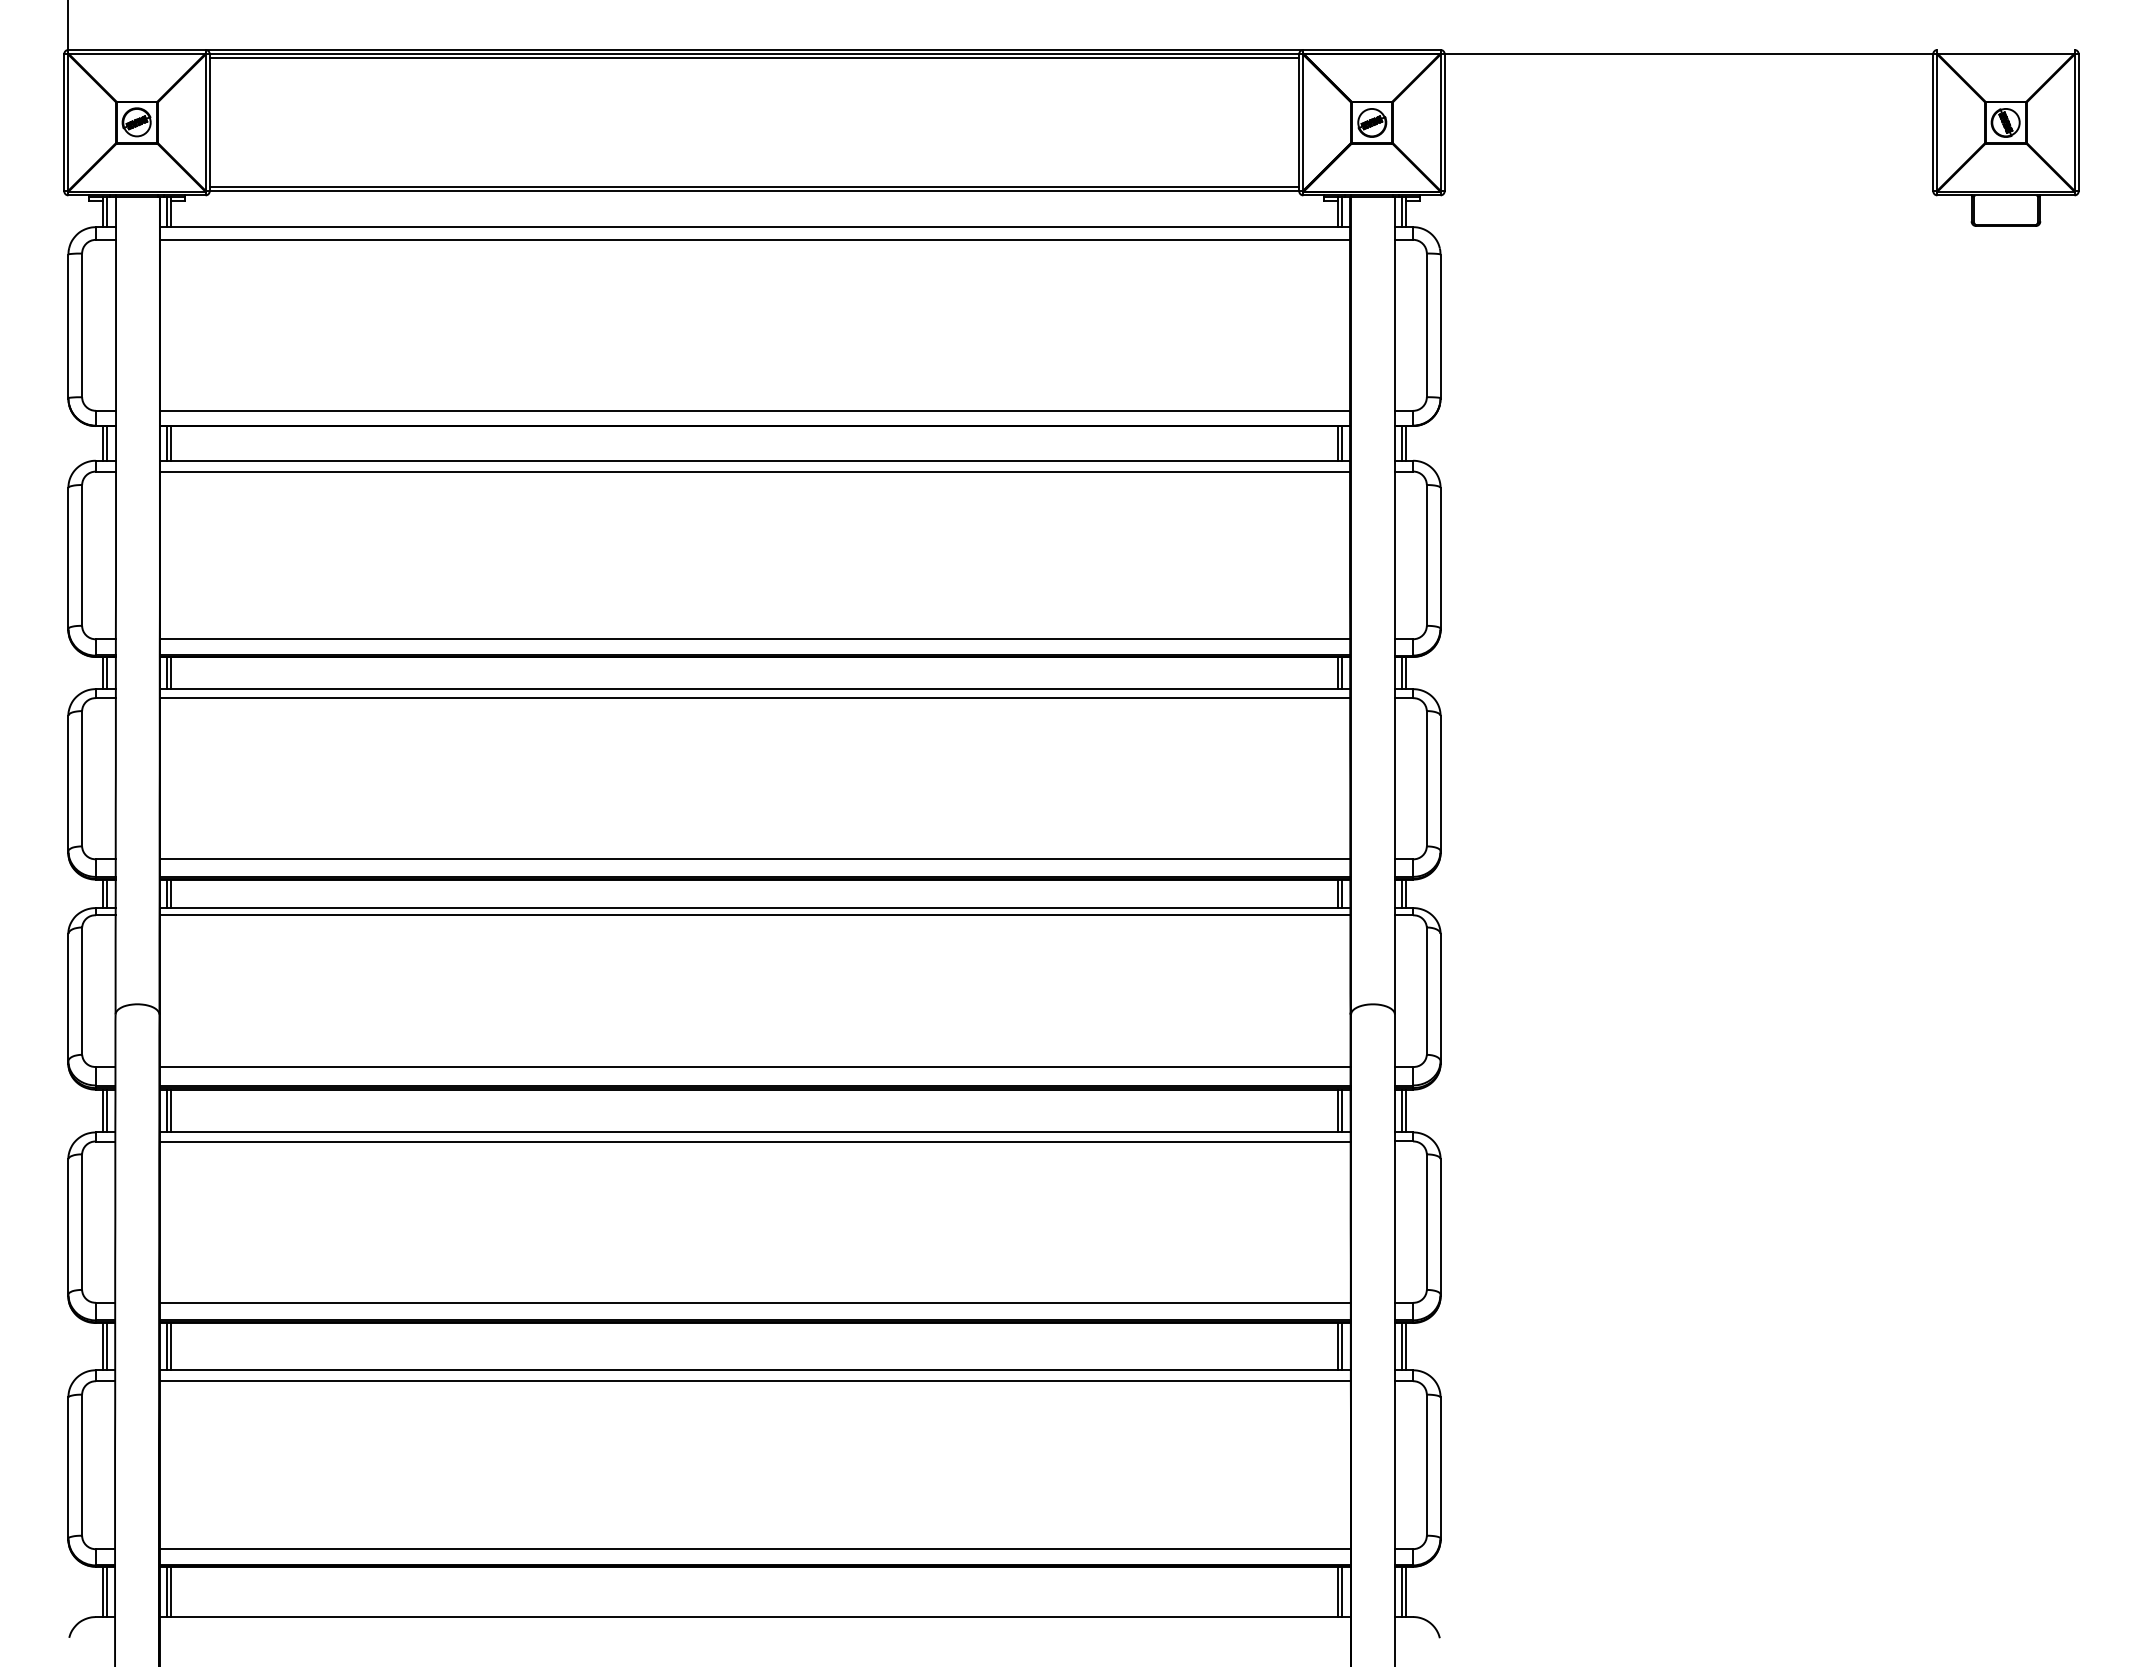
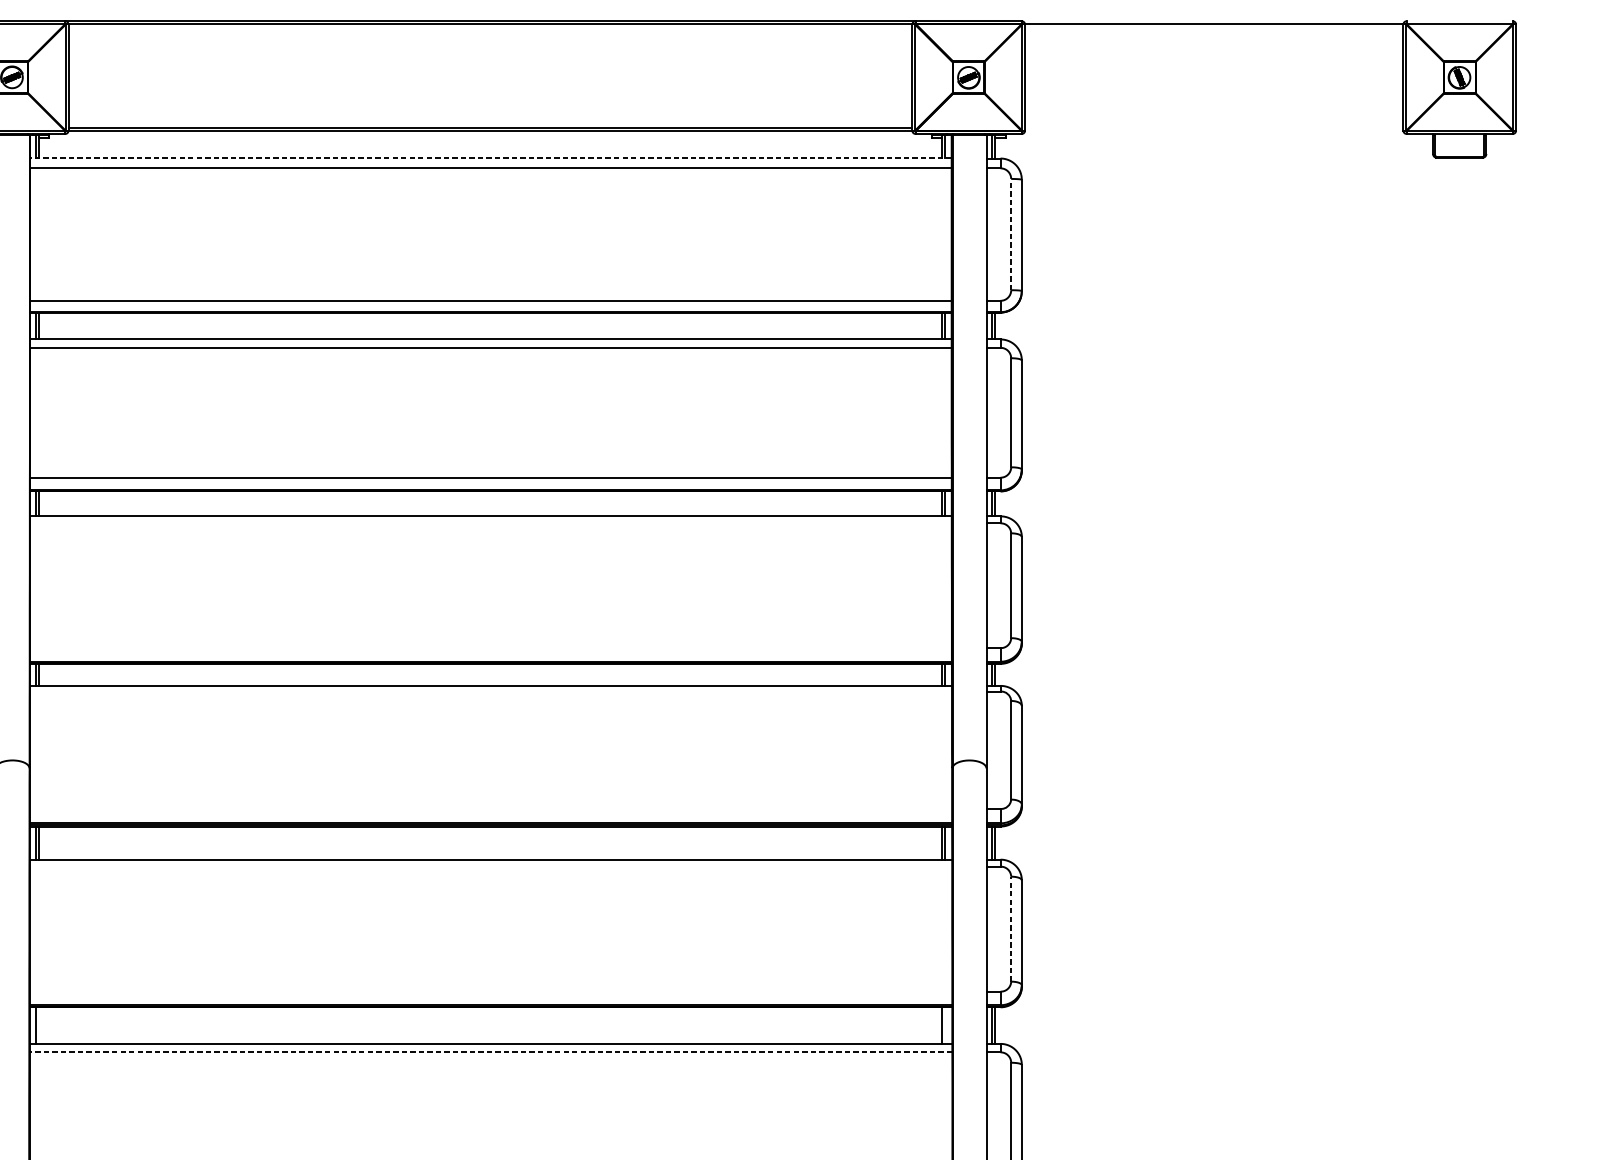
line: (754, 58) -> (490, 27), removed
line: (754, 227) -> (490, 158), solid -> dashed
line: (1426, 325) -> (1010, 234), solid -> dashed
line: (754, 698) -> (490, 523), removed
line: (754, 859) -> (490, 648), removed
line: (754, 915) -> (490, 691), removed
line: (754, 1067) -> (490, 809), removed
line: (754, 1141) -> (490, 866), removed
line: (1426, 1222) -> (1010, 929), solid -> dashed
line: (754, 1302) -> (490, 991), removed
line: (171, 1346) -> (38, 1025), removed
line: (1341, 1346) -> (945, 1025), removed
line: (754, 1381) -> (490, 1052), solid -> dashed

